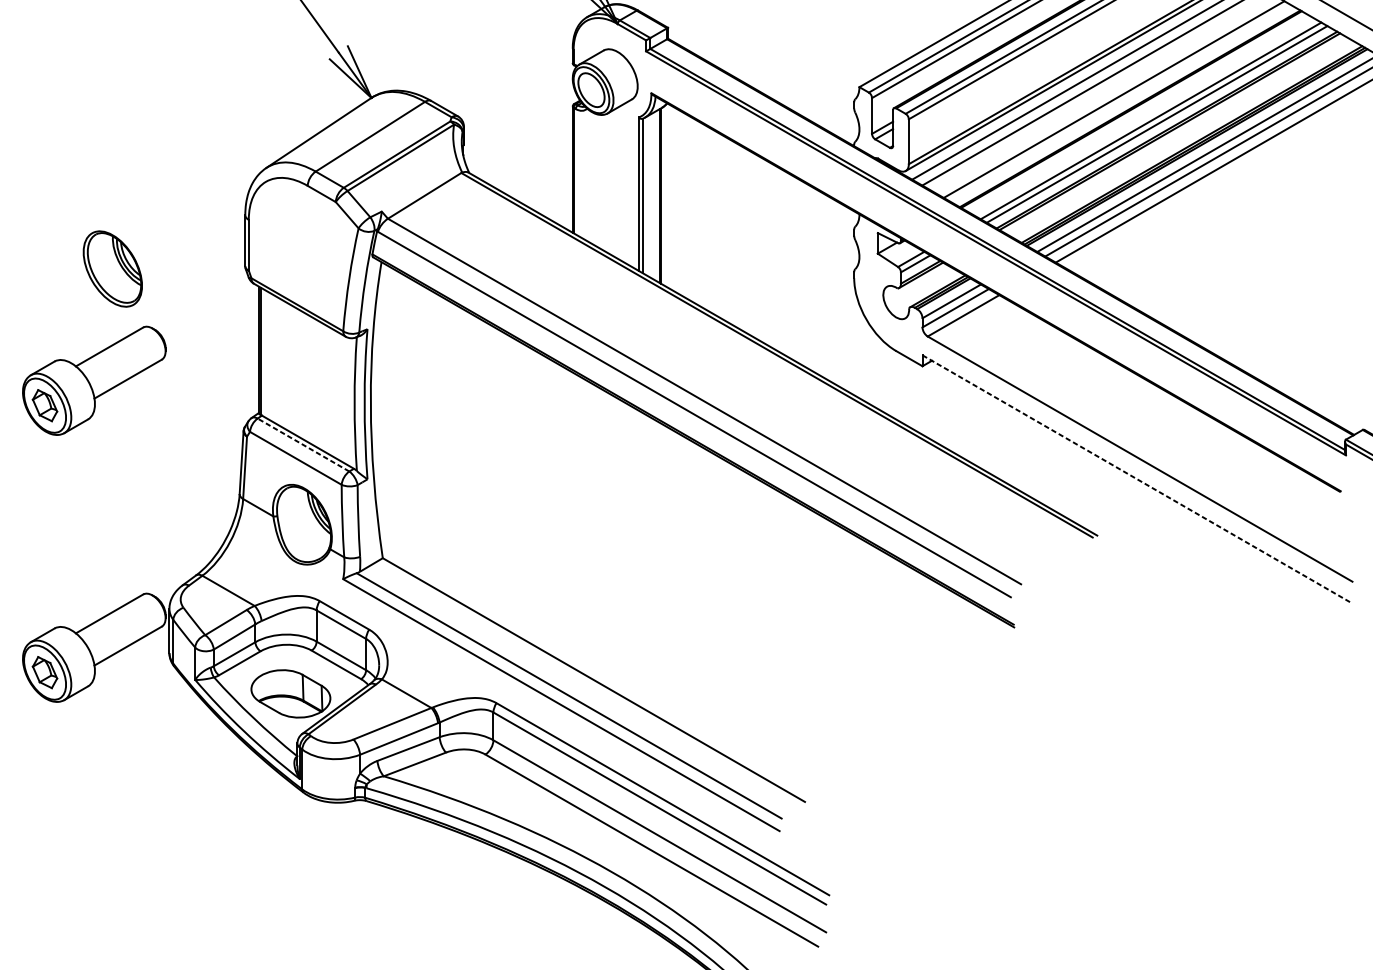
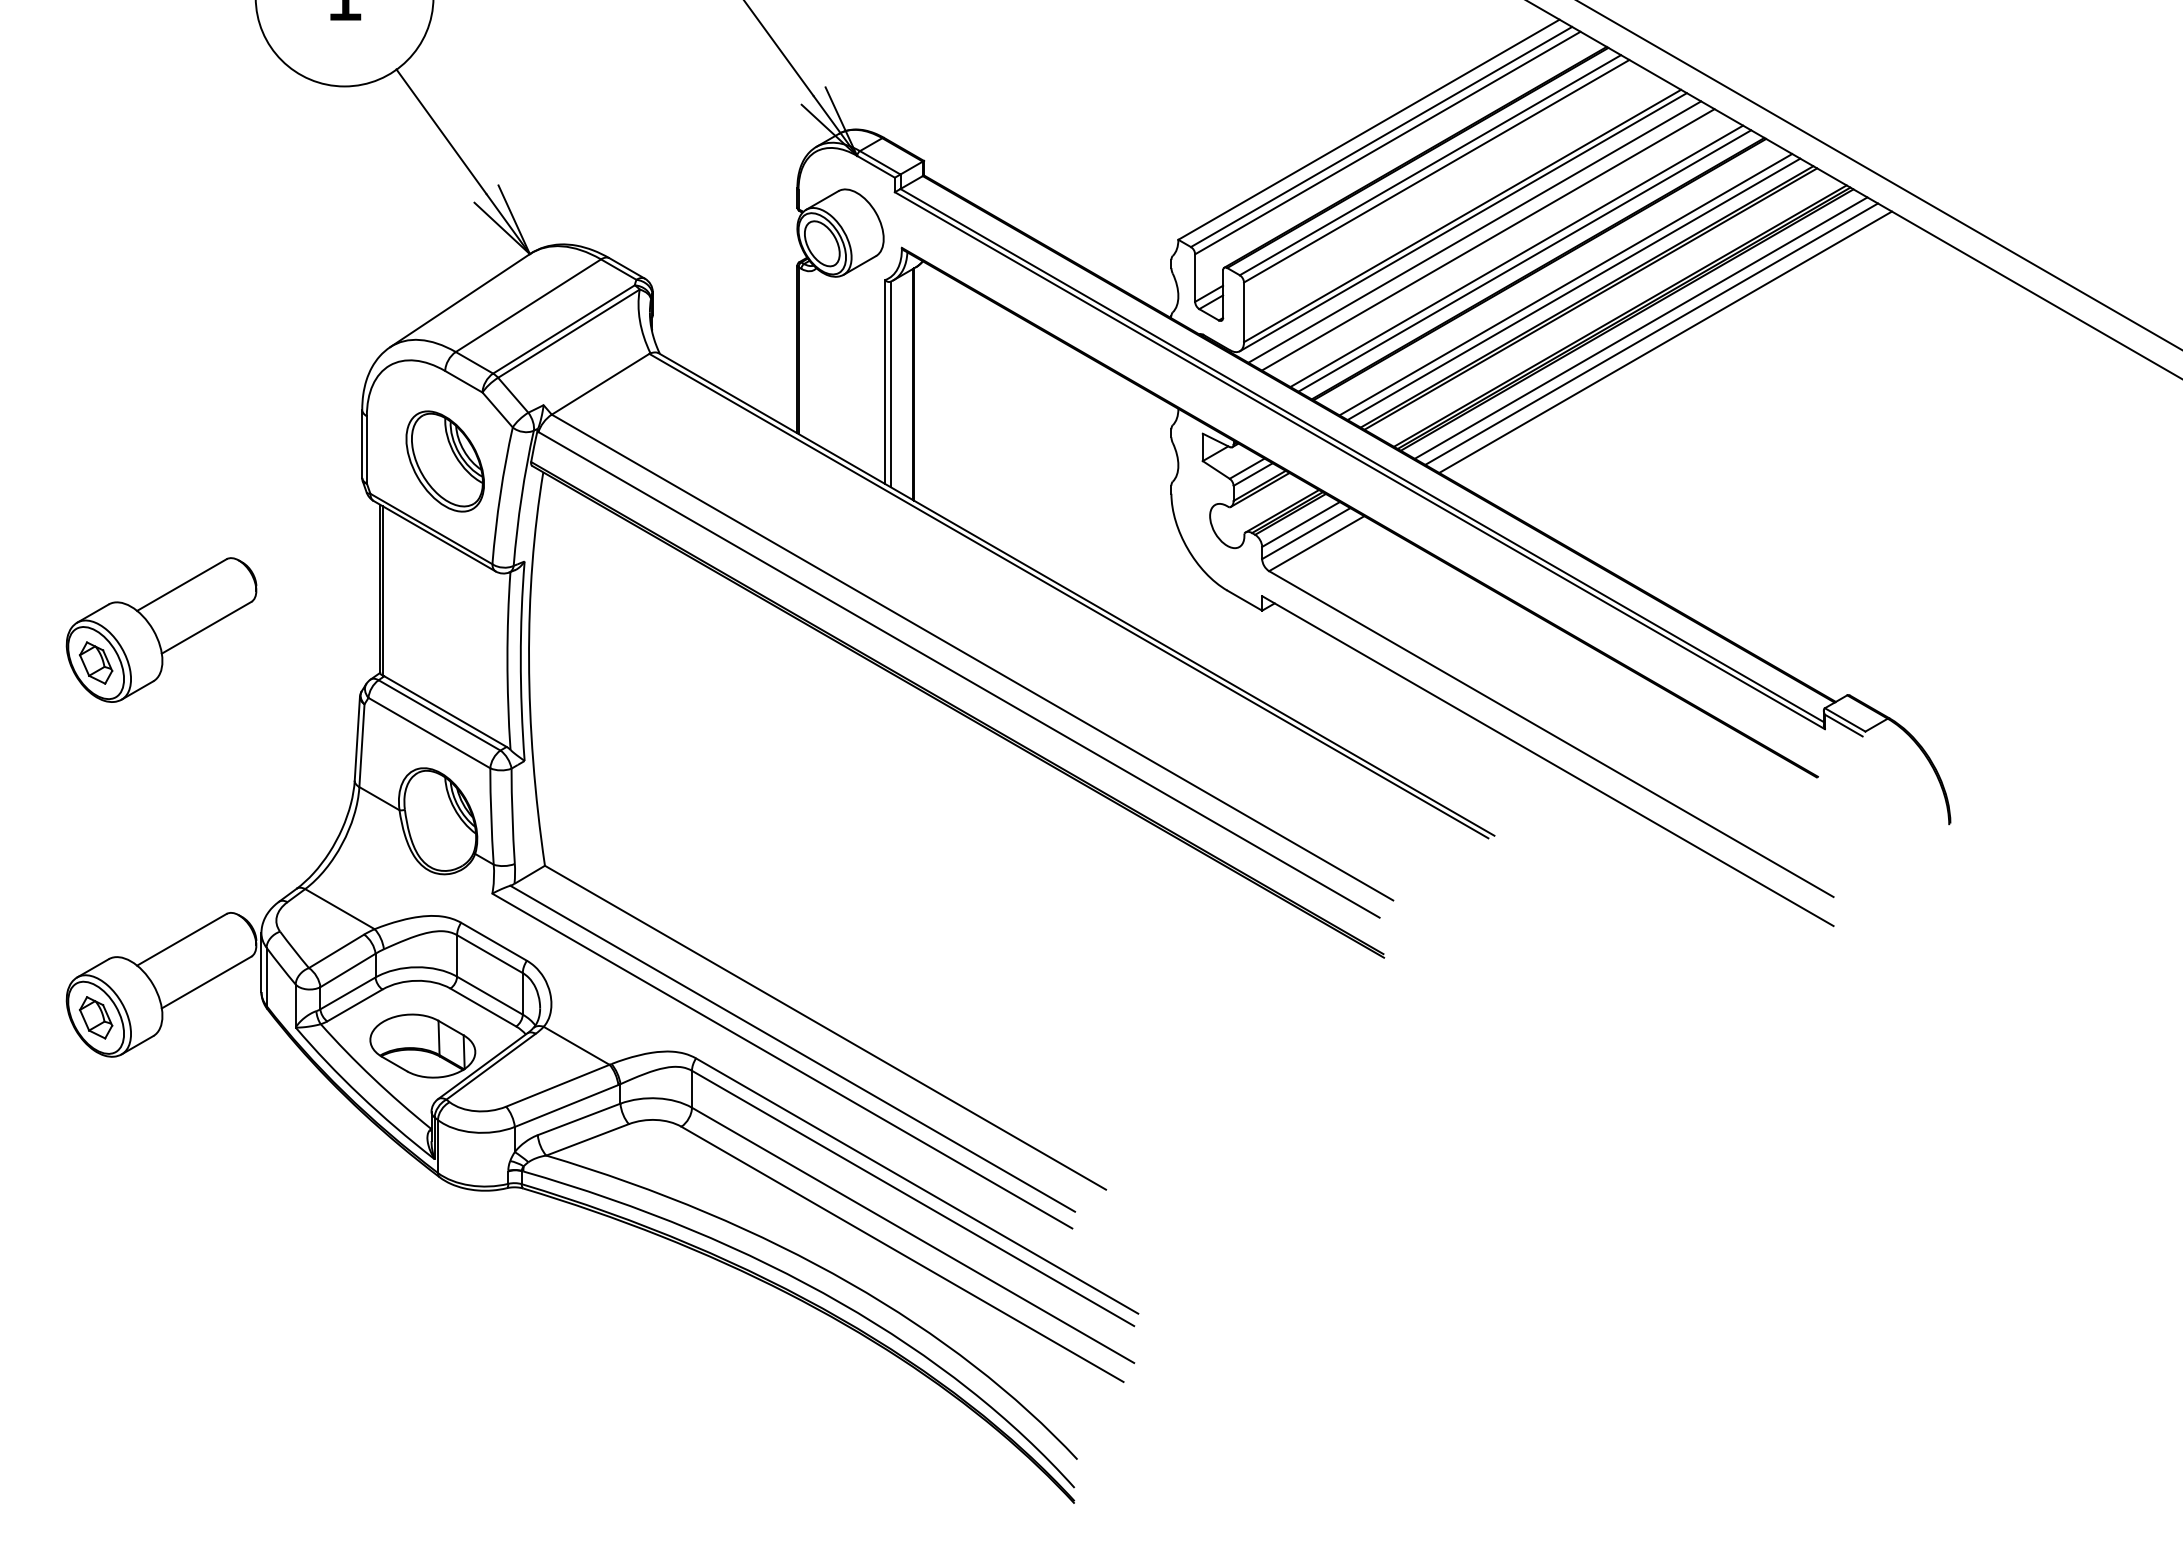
line: (1119, 102) -> (1524, 260), added
part: (112, 269) -> (444, 461), moved
line: (303, 445) -> (439, 715), dashed -> solid
line: (1137, 479) -> (1547, 761), dashed -> solid

